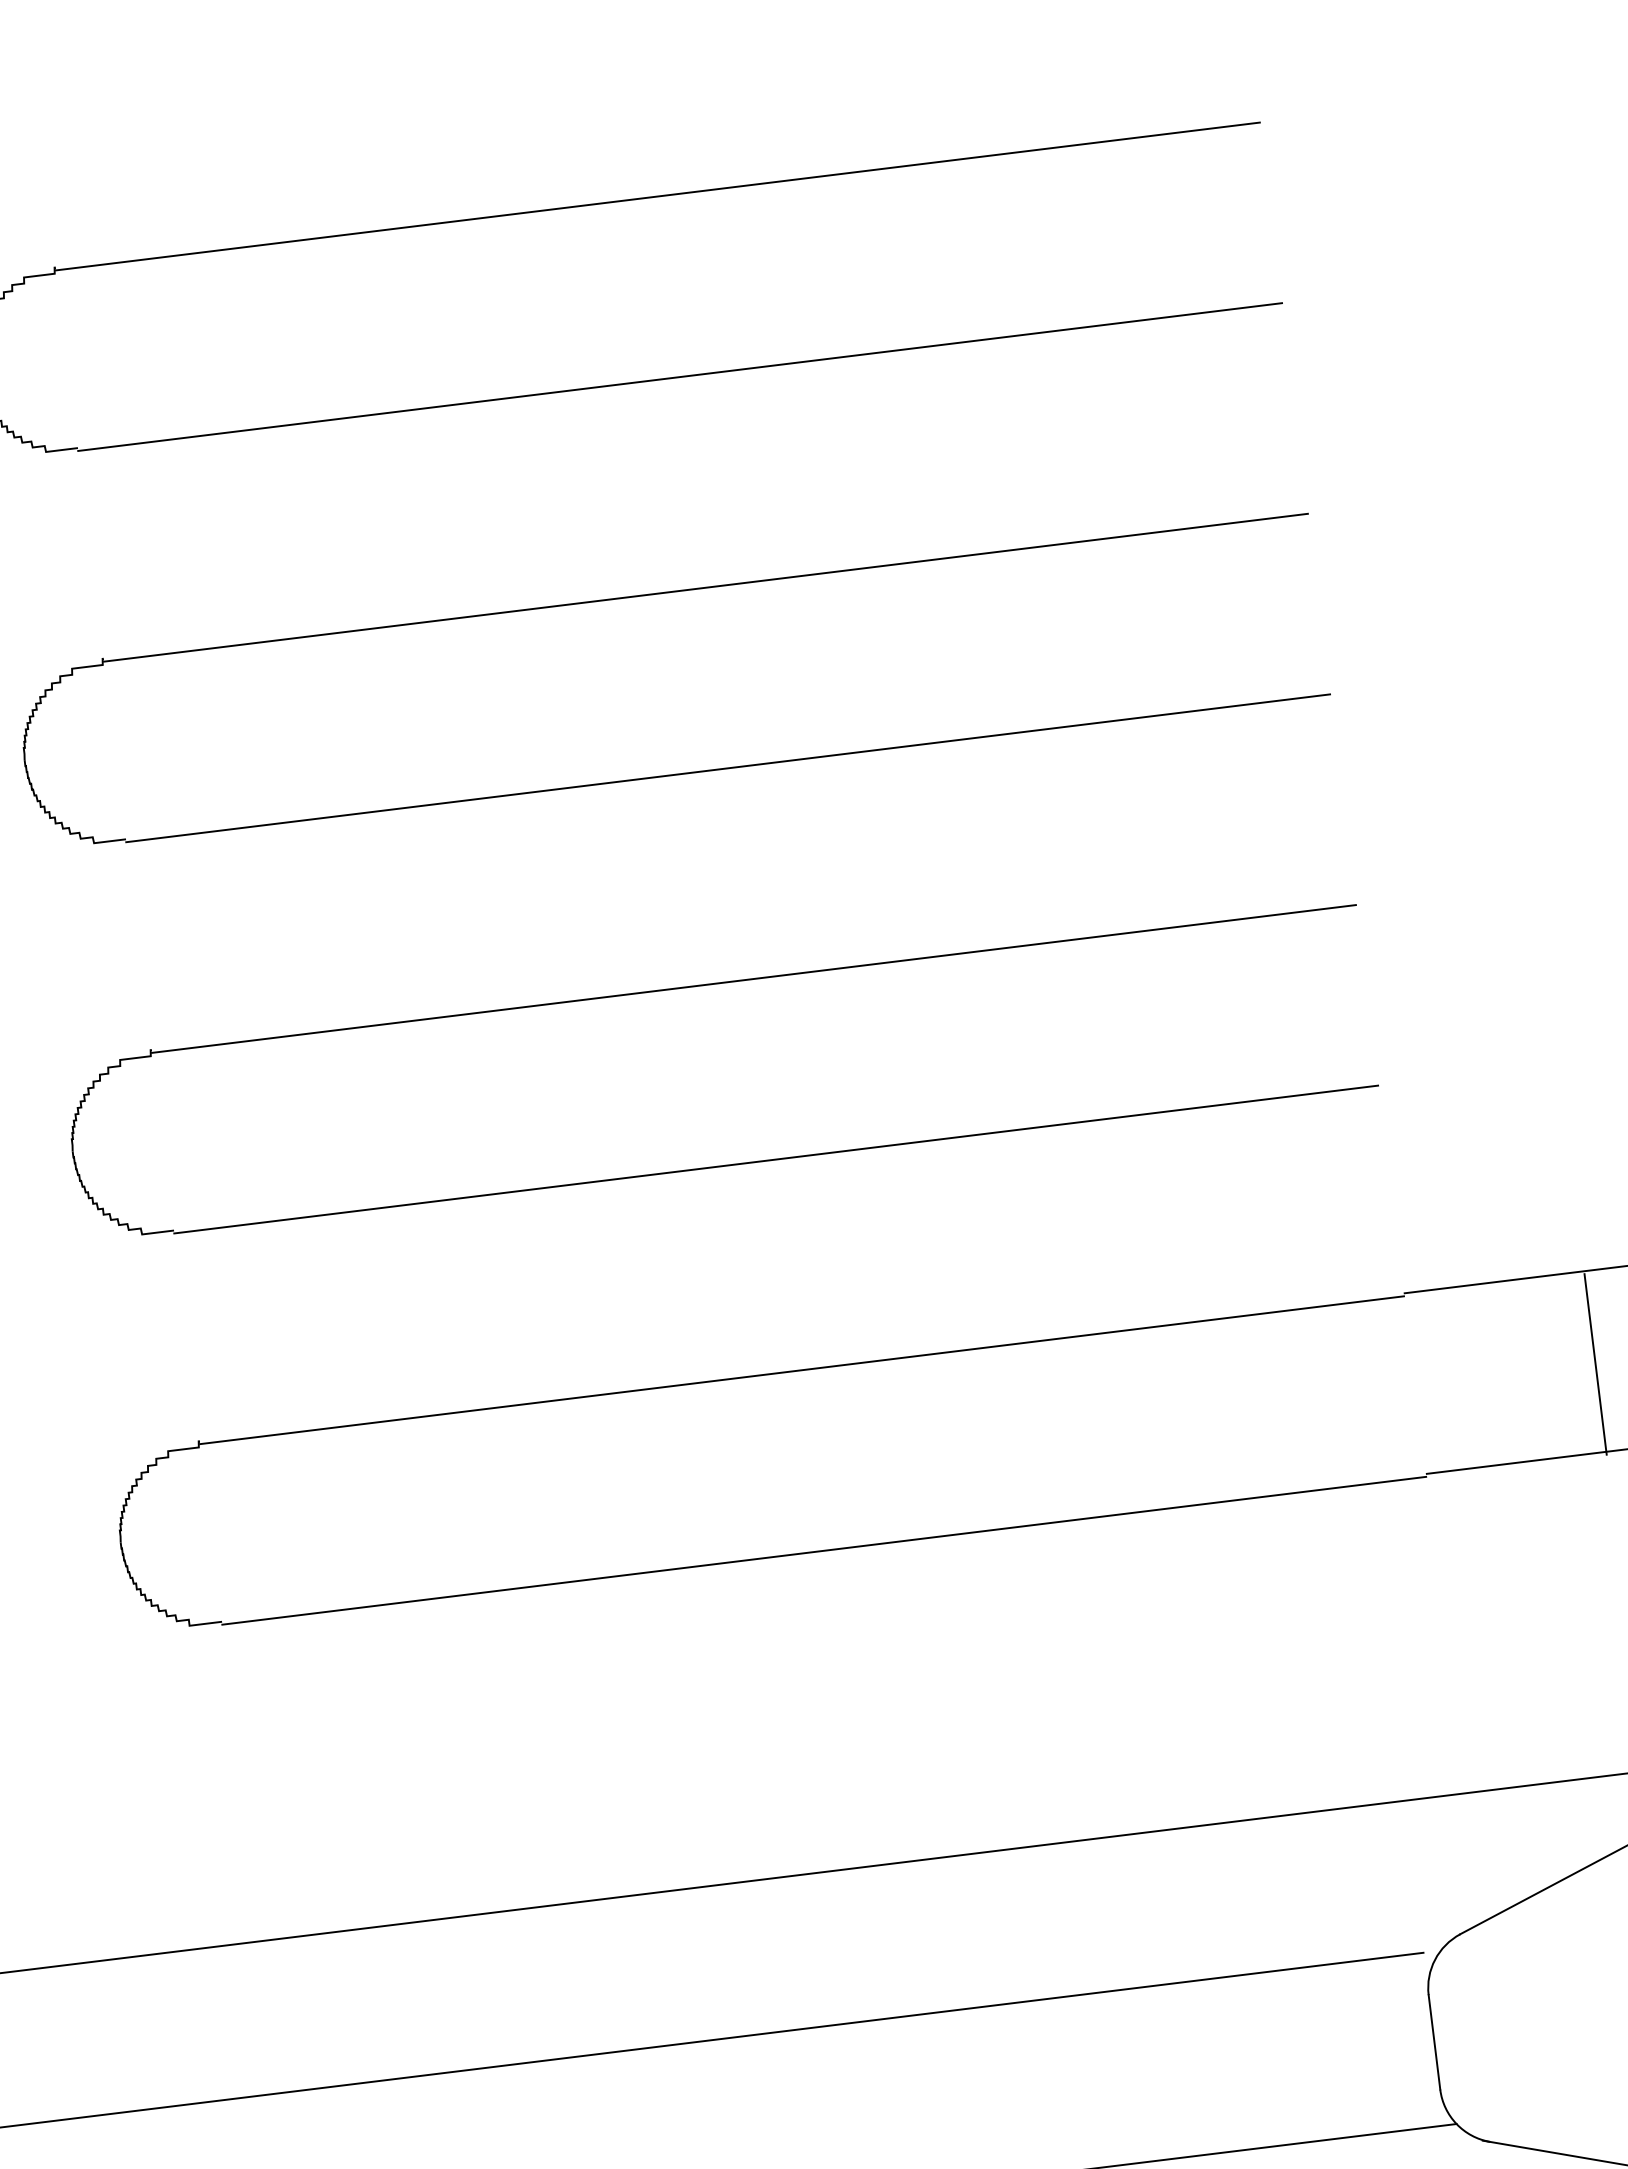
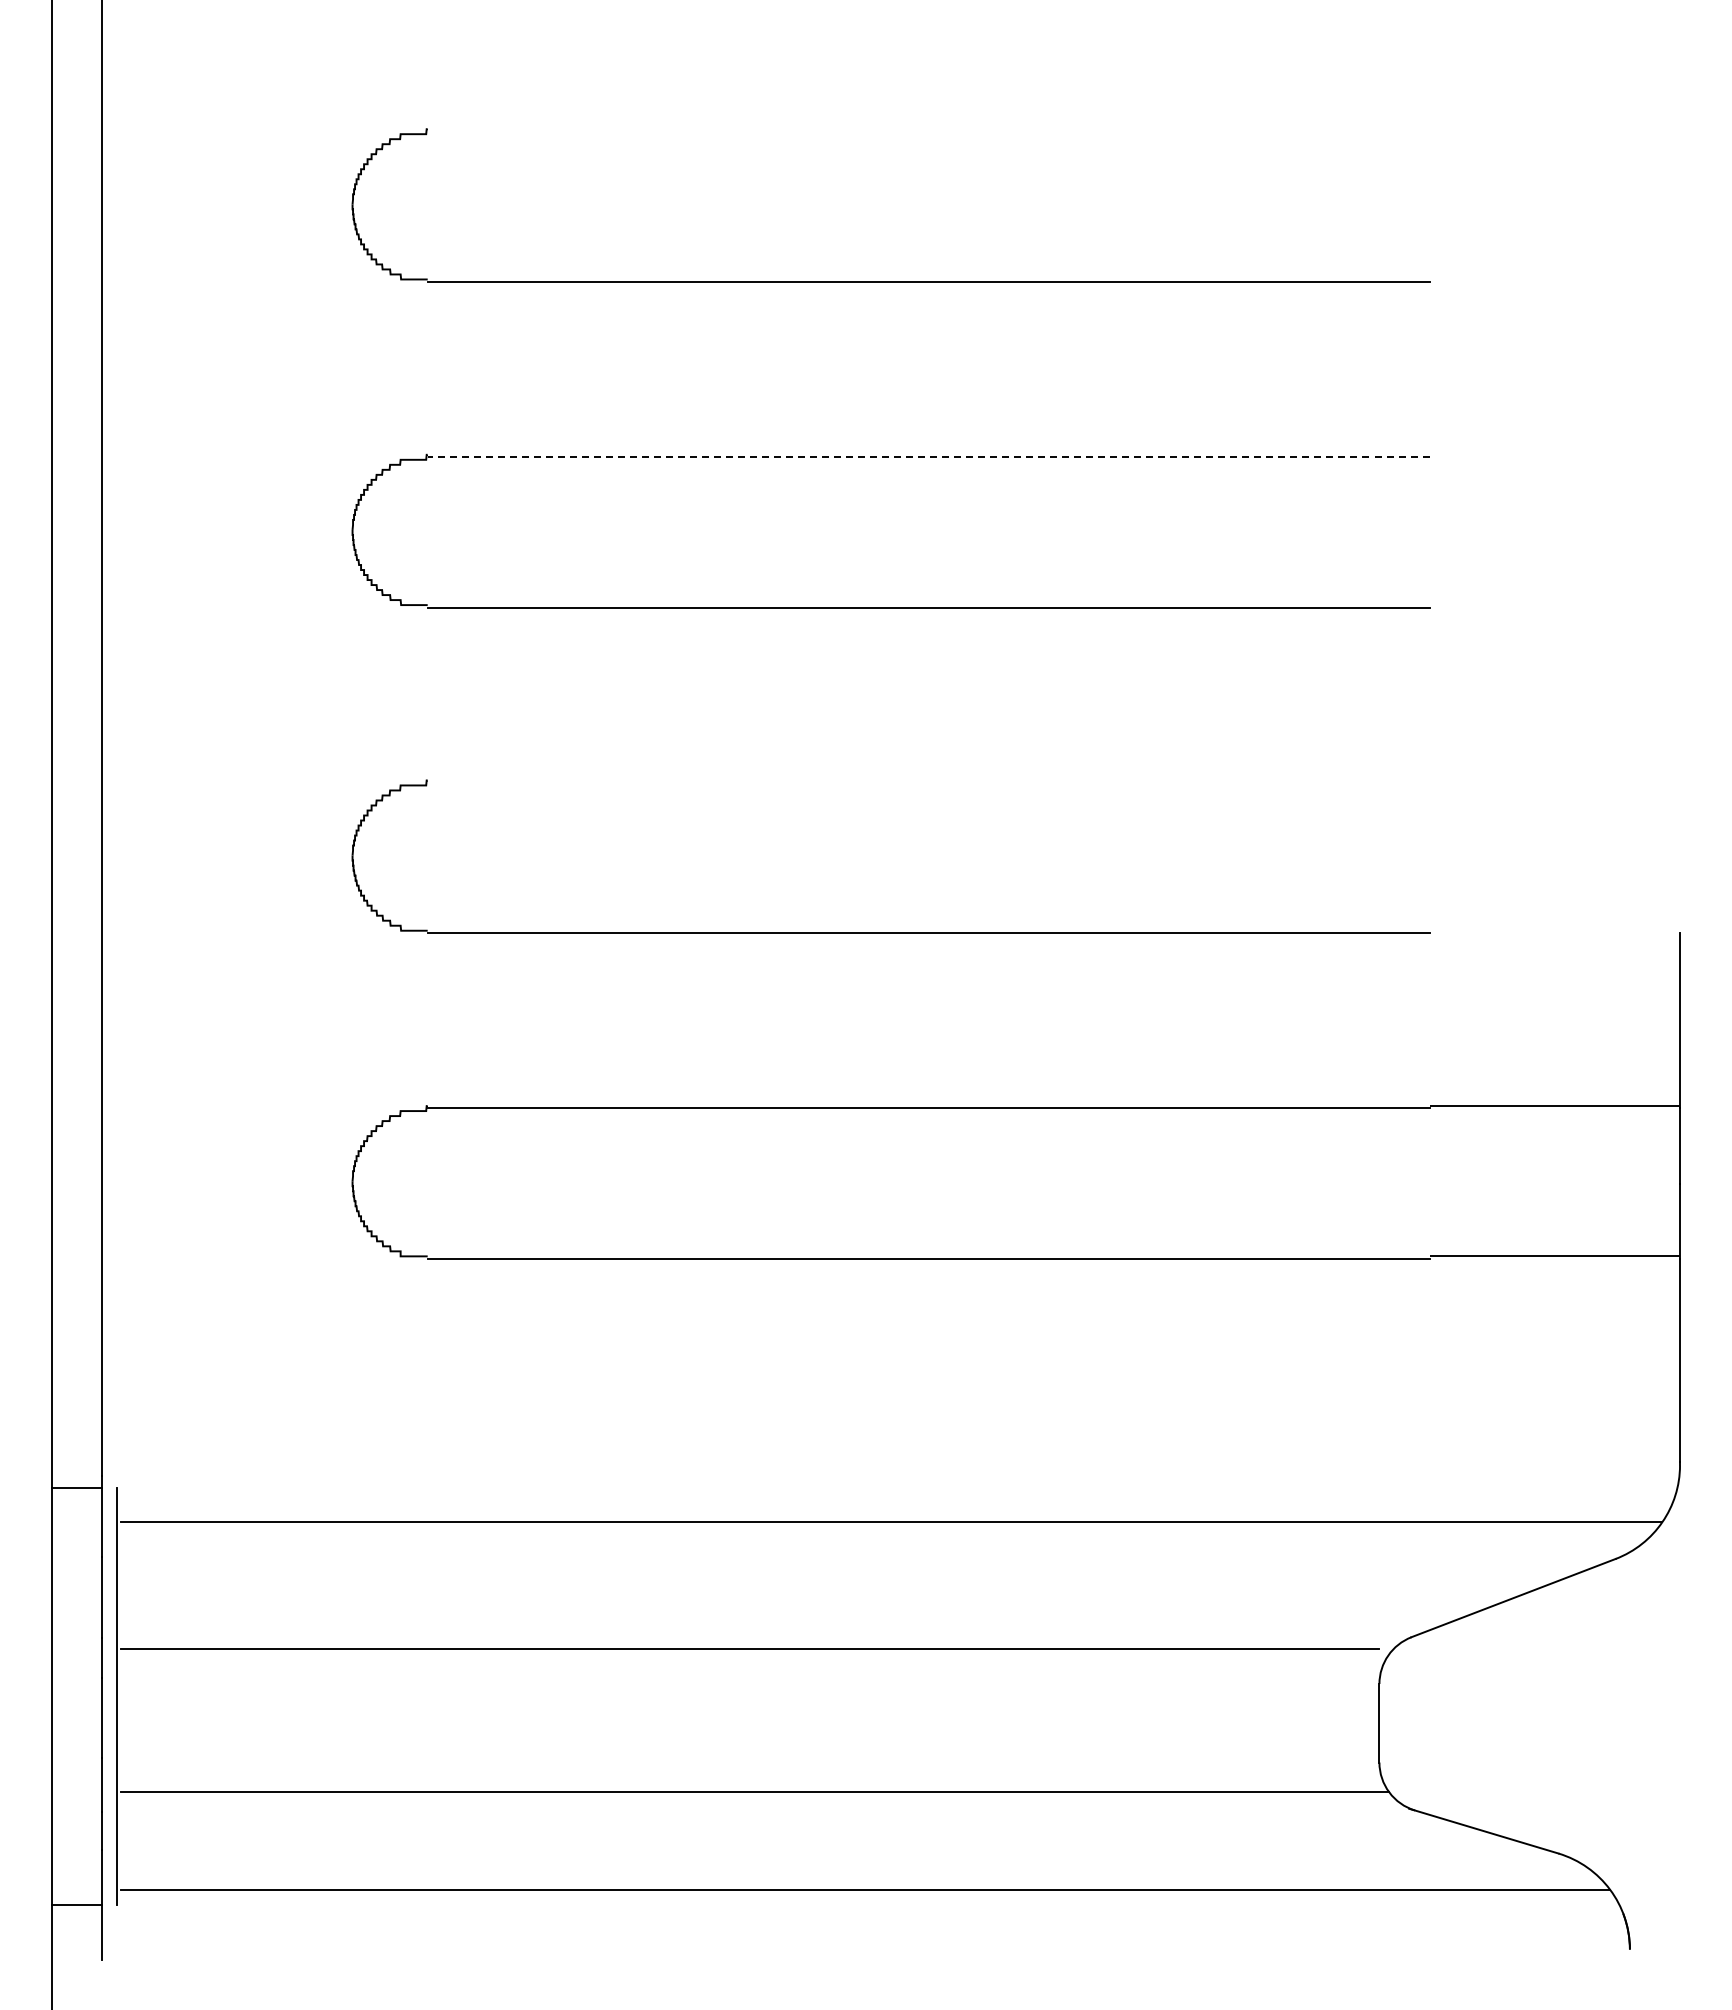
line: (657, 196) -> (928, 131), removed
line: (705, 588) -> (928, 457), solid -> dashed
line: (753, 978) -> (928, 782), removed
line: (1595, 1364) -> (1579, 1183), removed

